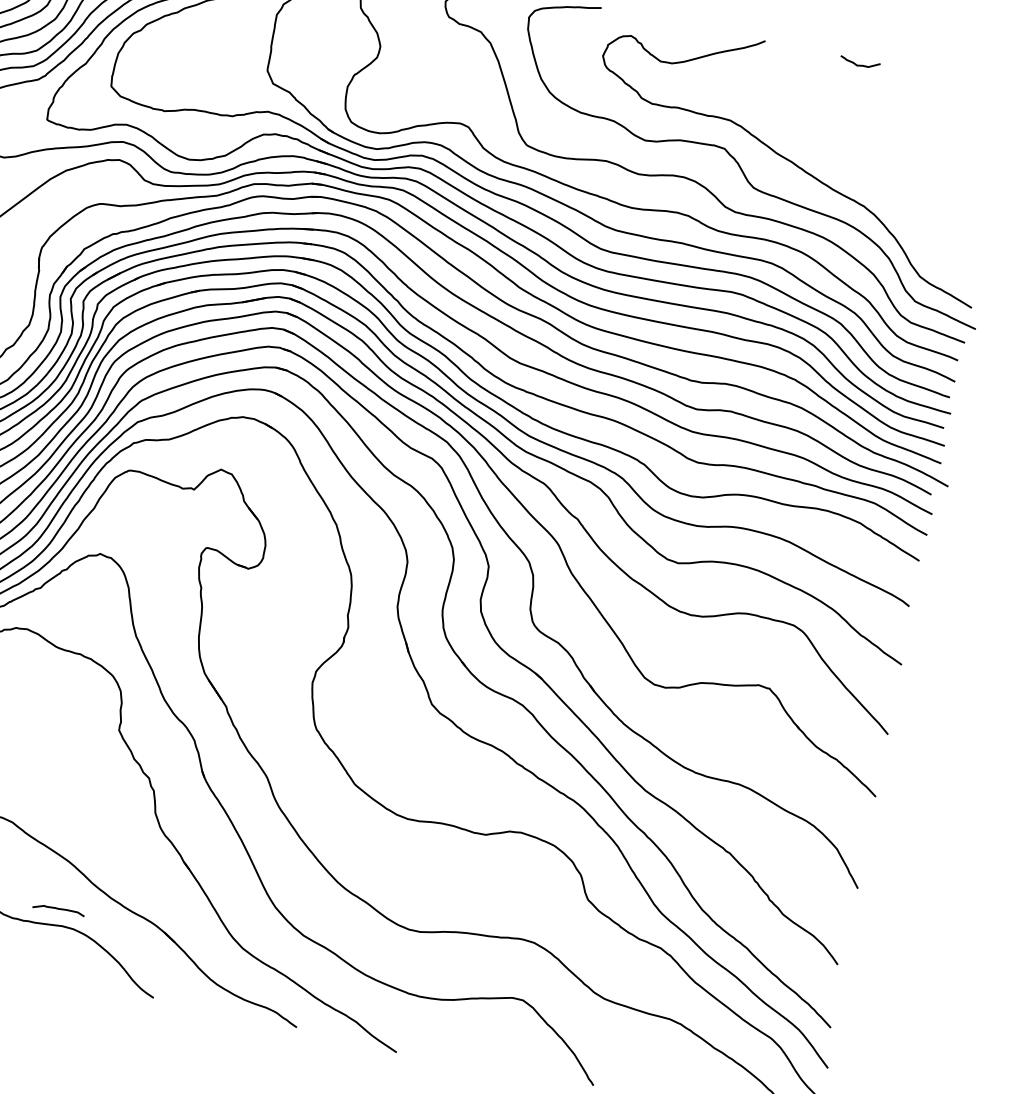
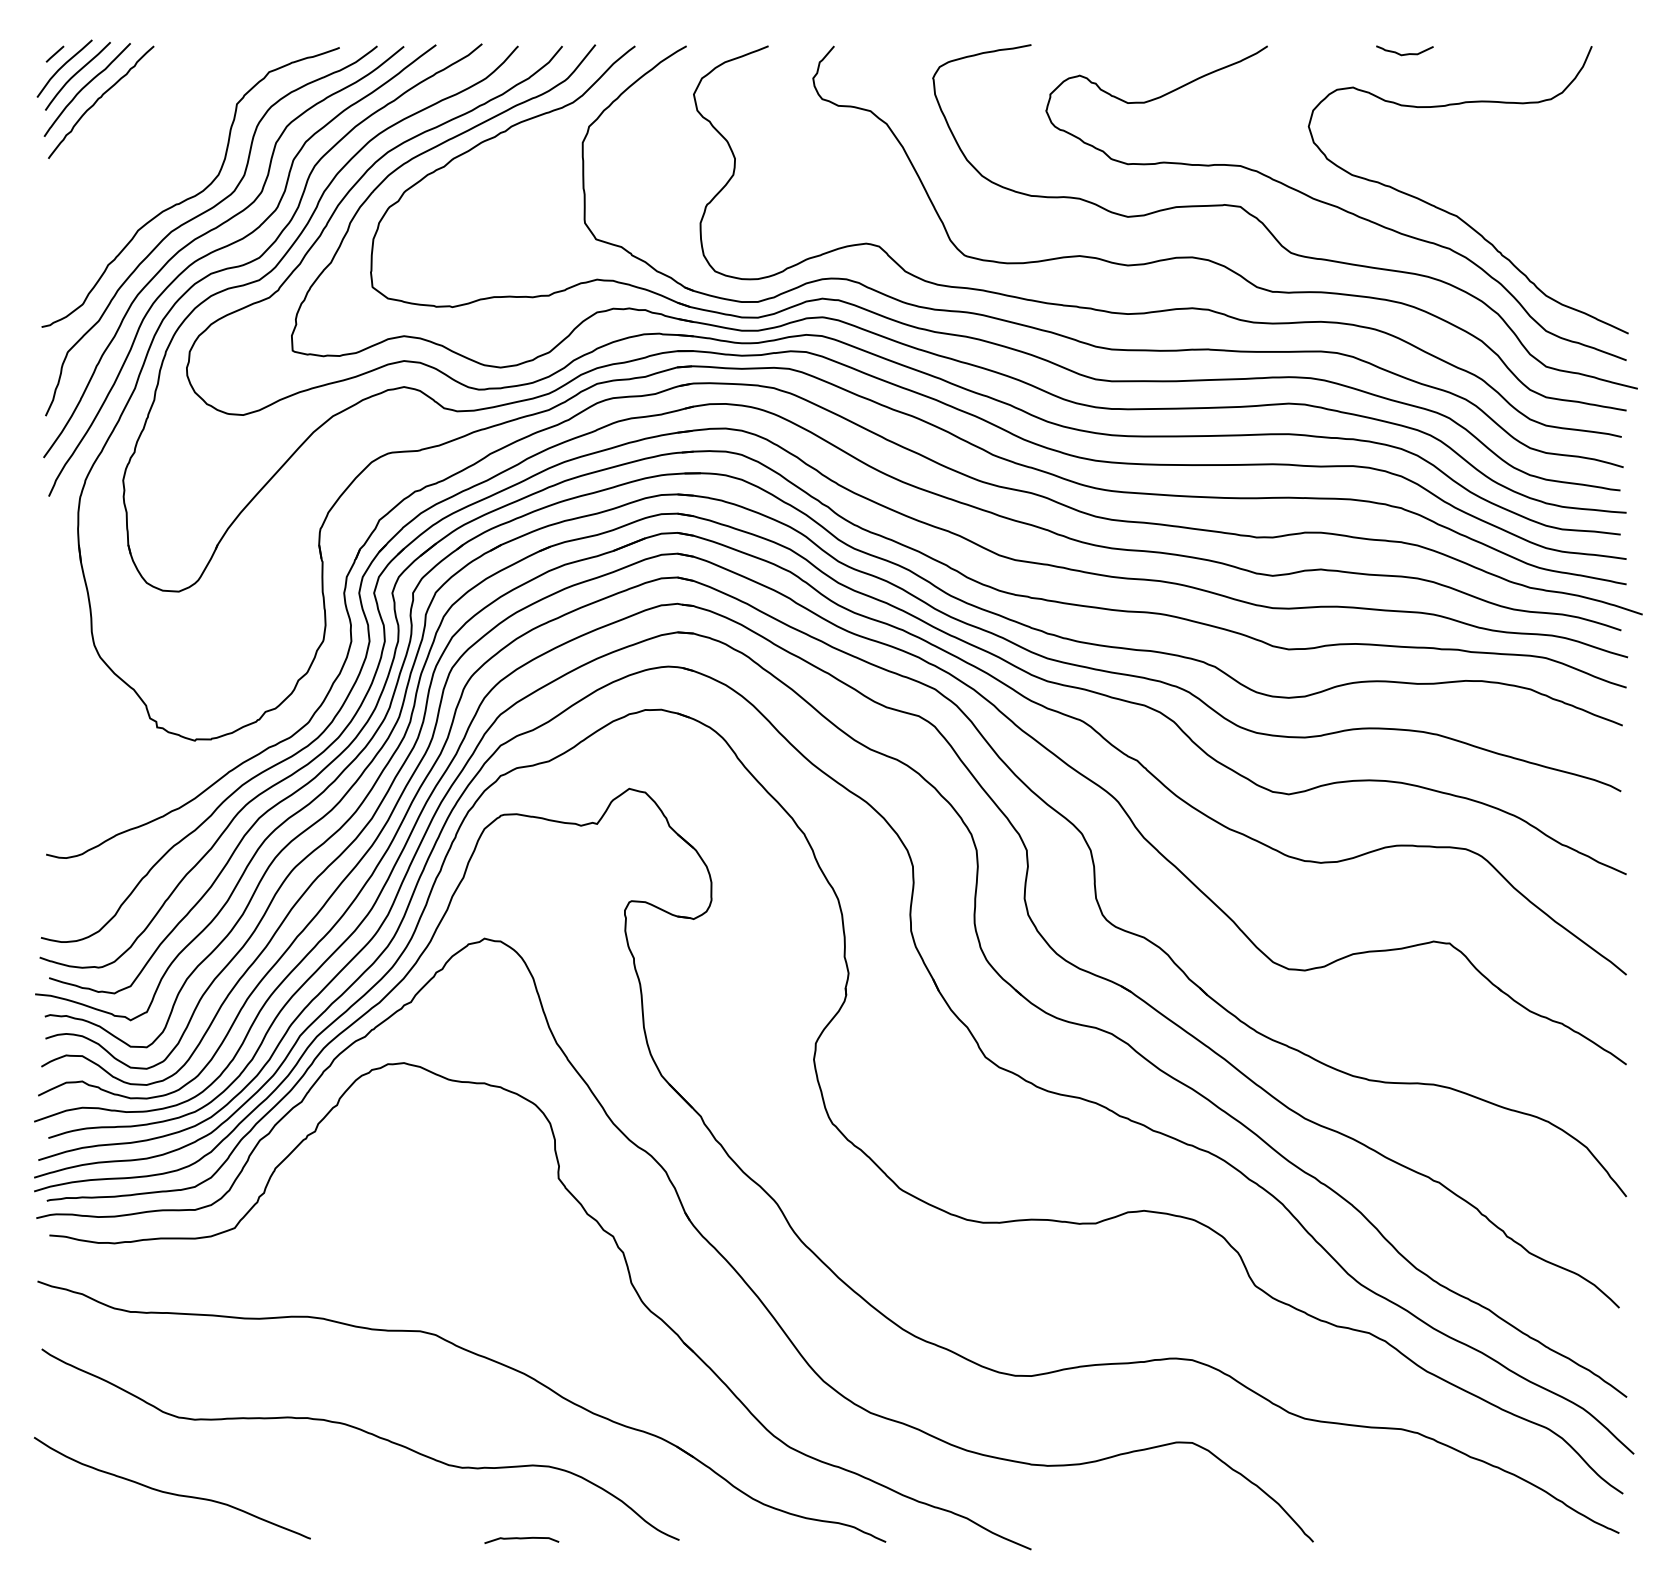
curve: (872, 183) -> (1455, 214), added
curve: (58, 909) -> (521, 1539), moved

